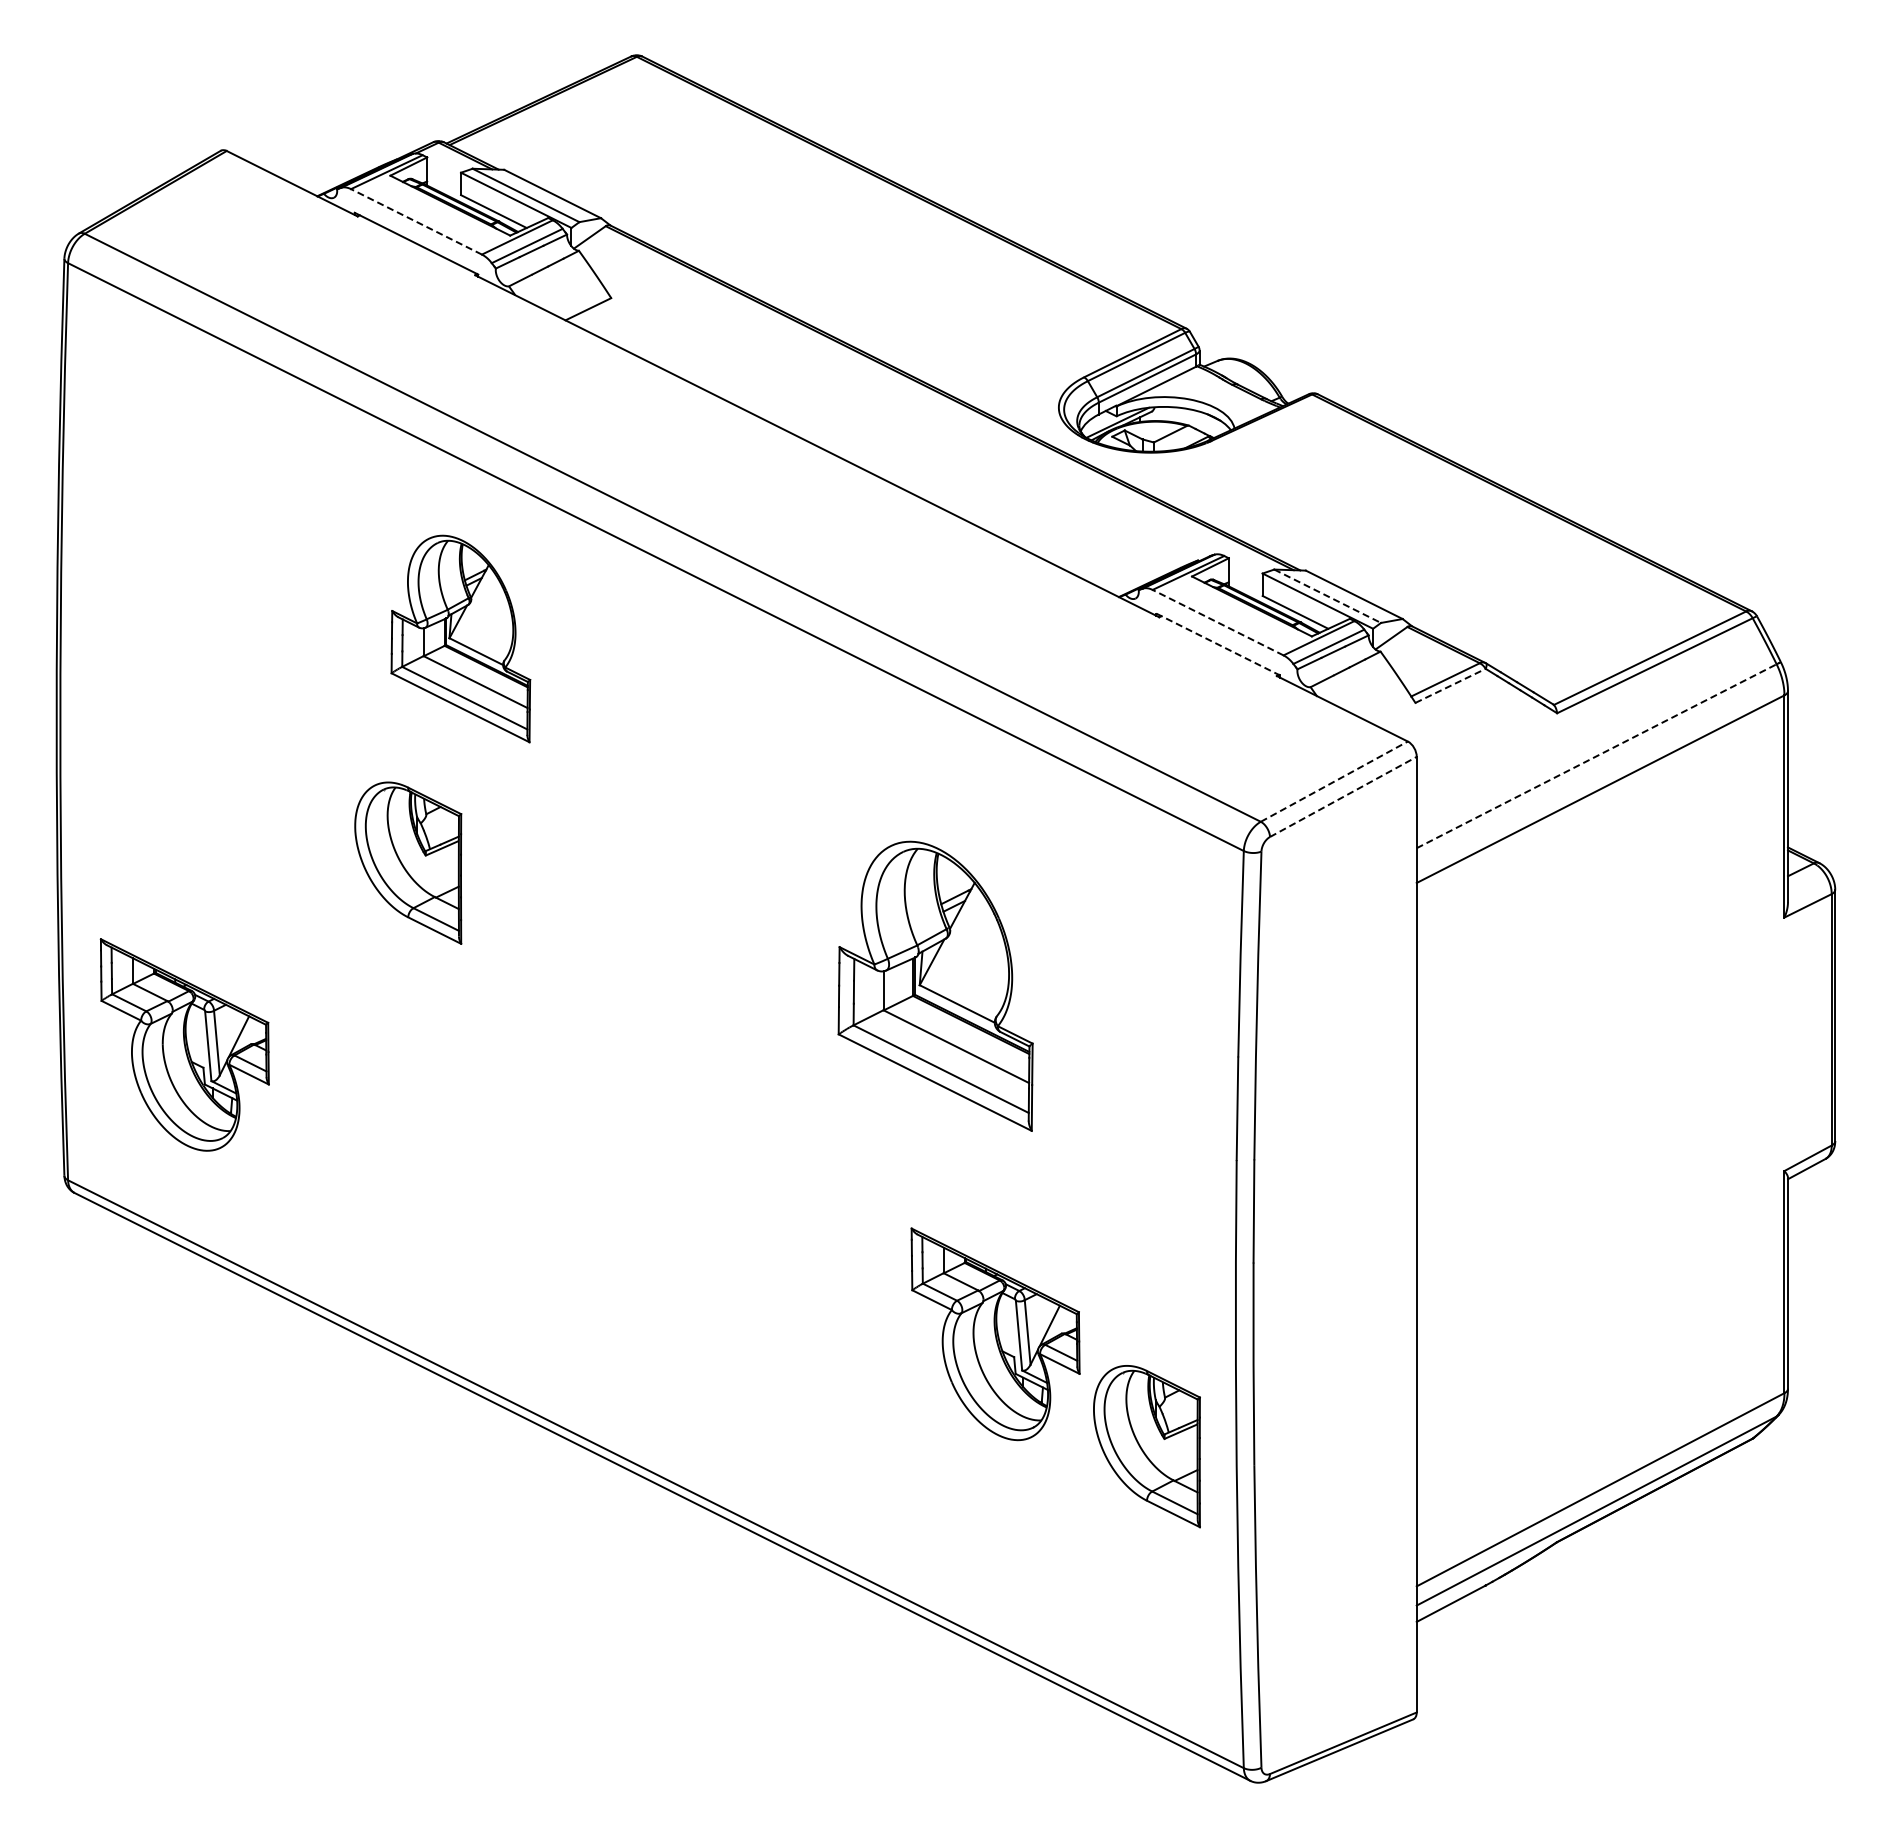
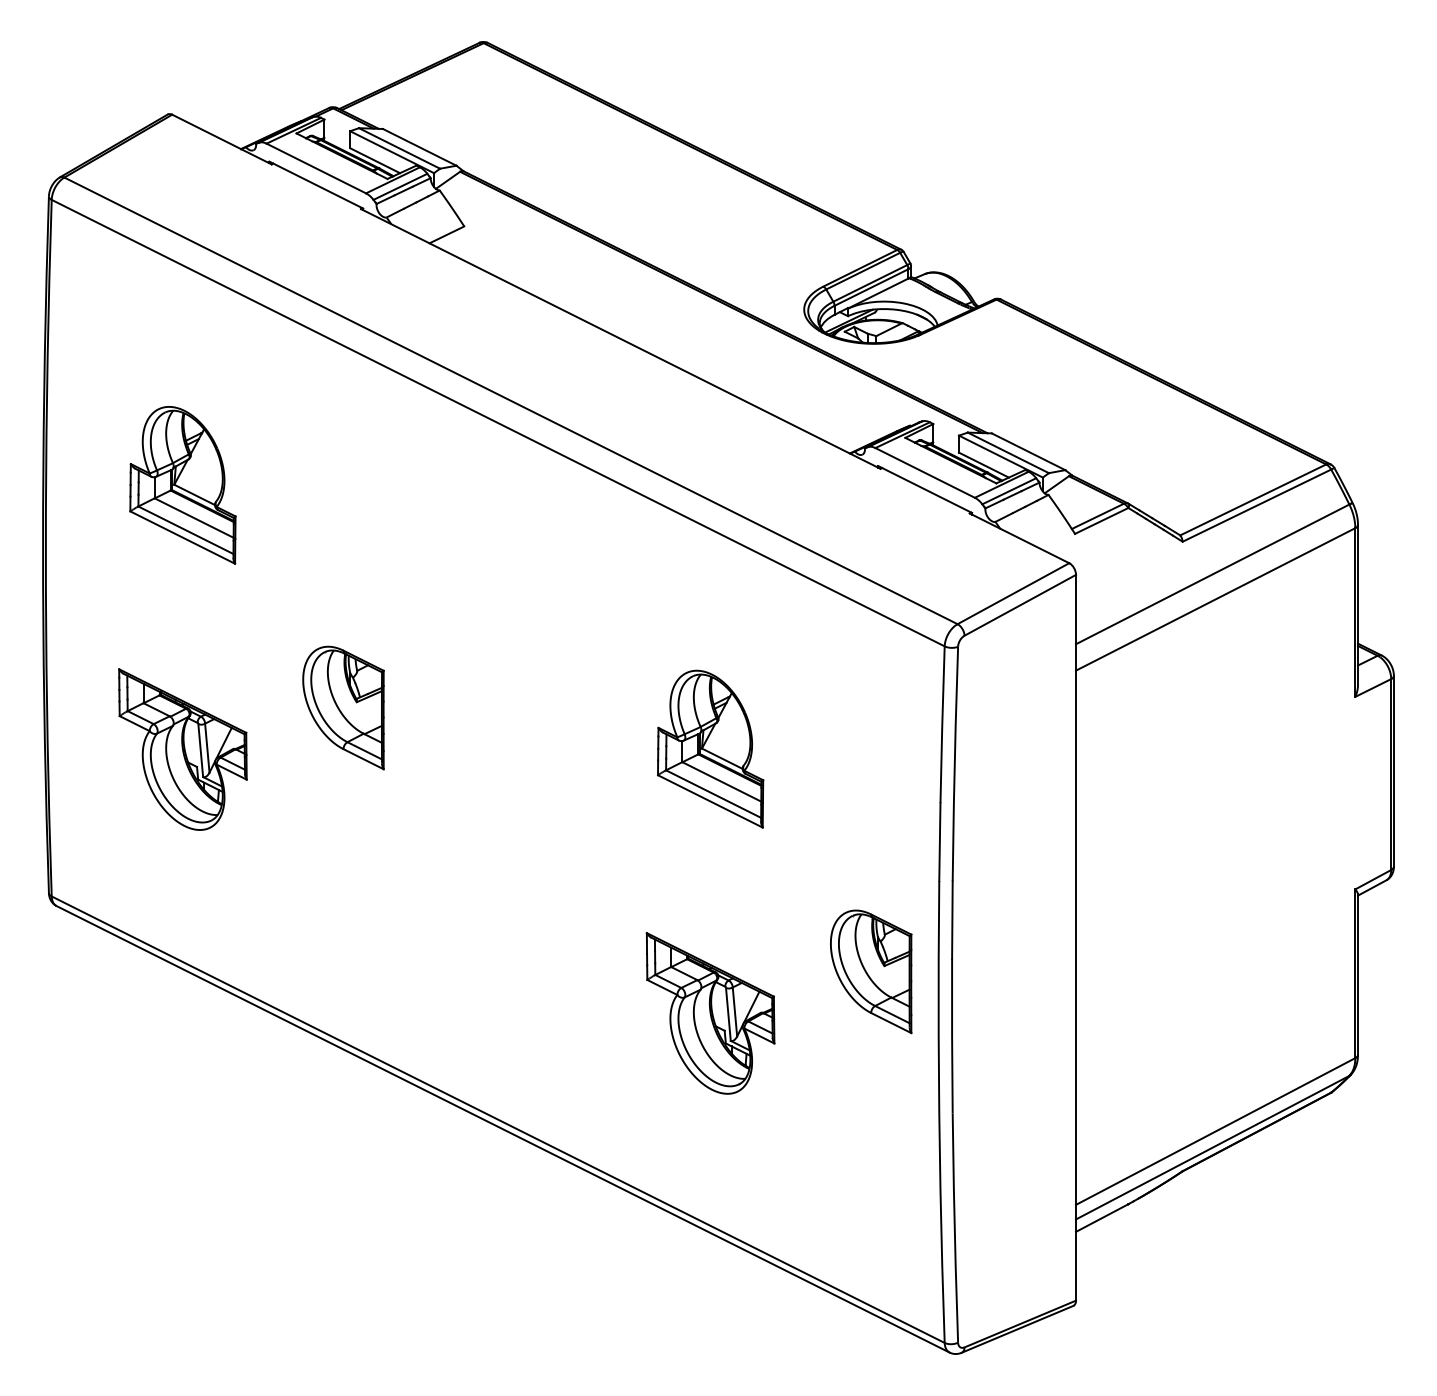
line: (416, 221) -> (316, 168), dashed -> solid
line: (1327, 596) -> (1008, 453), dashed -> solid
line: (1217, 622) -> (924, 472), dashed -> solid
part: (460, 638) -> (182, 484), moved
line: (1218, 644) -> (925, 489), dashed -> solid
line: (1451, 685) -> (1102, 520), dashed -> solid
line: (1597, 756) -> (1213, 574), dashed -> solid
line: (1334, 781) -> (1013, 593), dashed -> solid
line: (1343, 796) -> (1020, 604), dashed -> solid
part: (408, 862) -> (343, 707), moved
part: (935, 986) -> (710, 749), size x0.71
part: (184, 1044) -> (182, 749), moved
part: (995, 1334) -> (710, 1013), moved
part: (1146, 1446) -> (870, 971), moved

